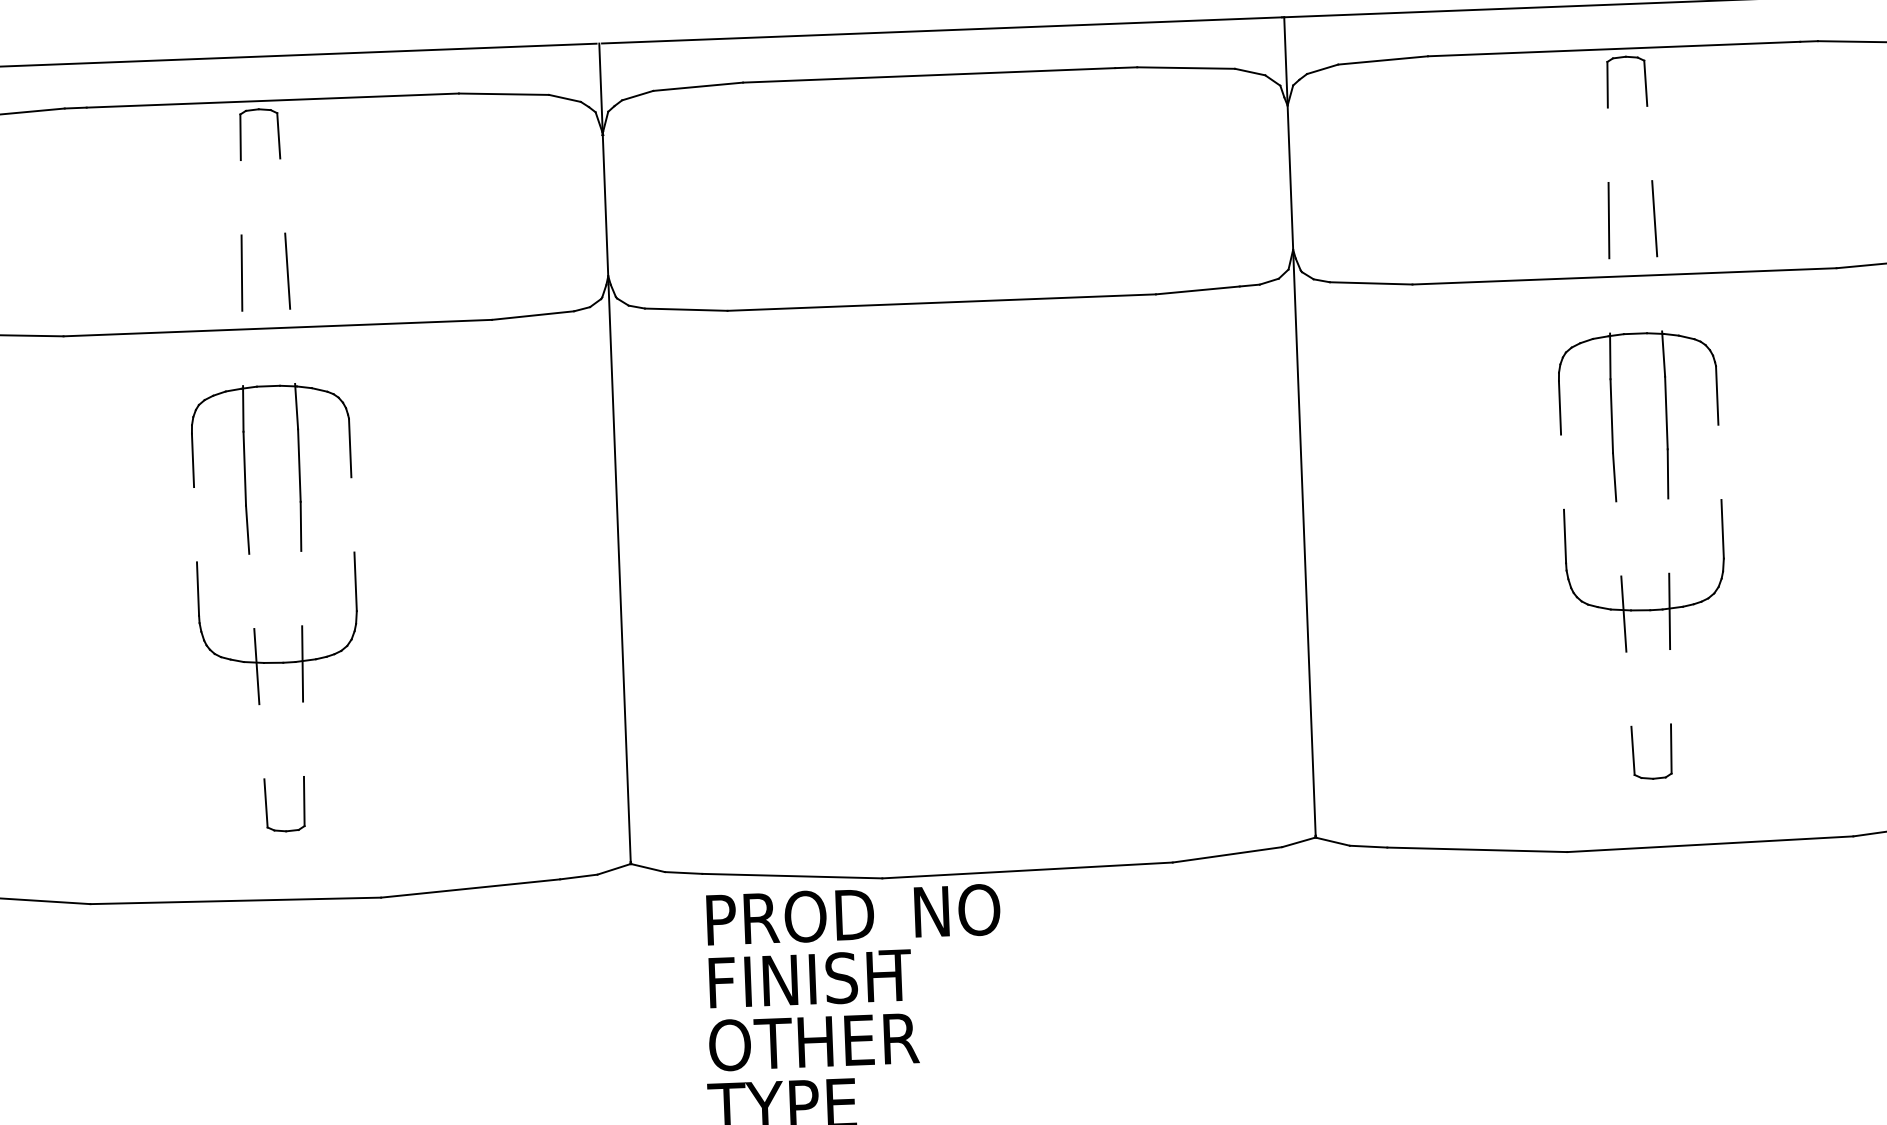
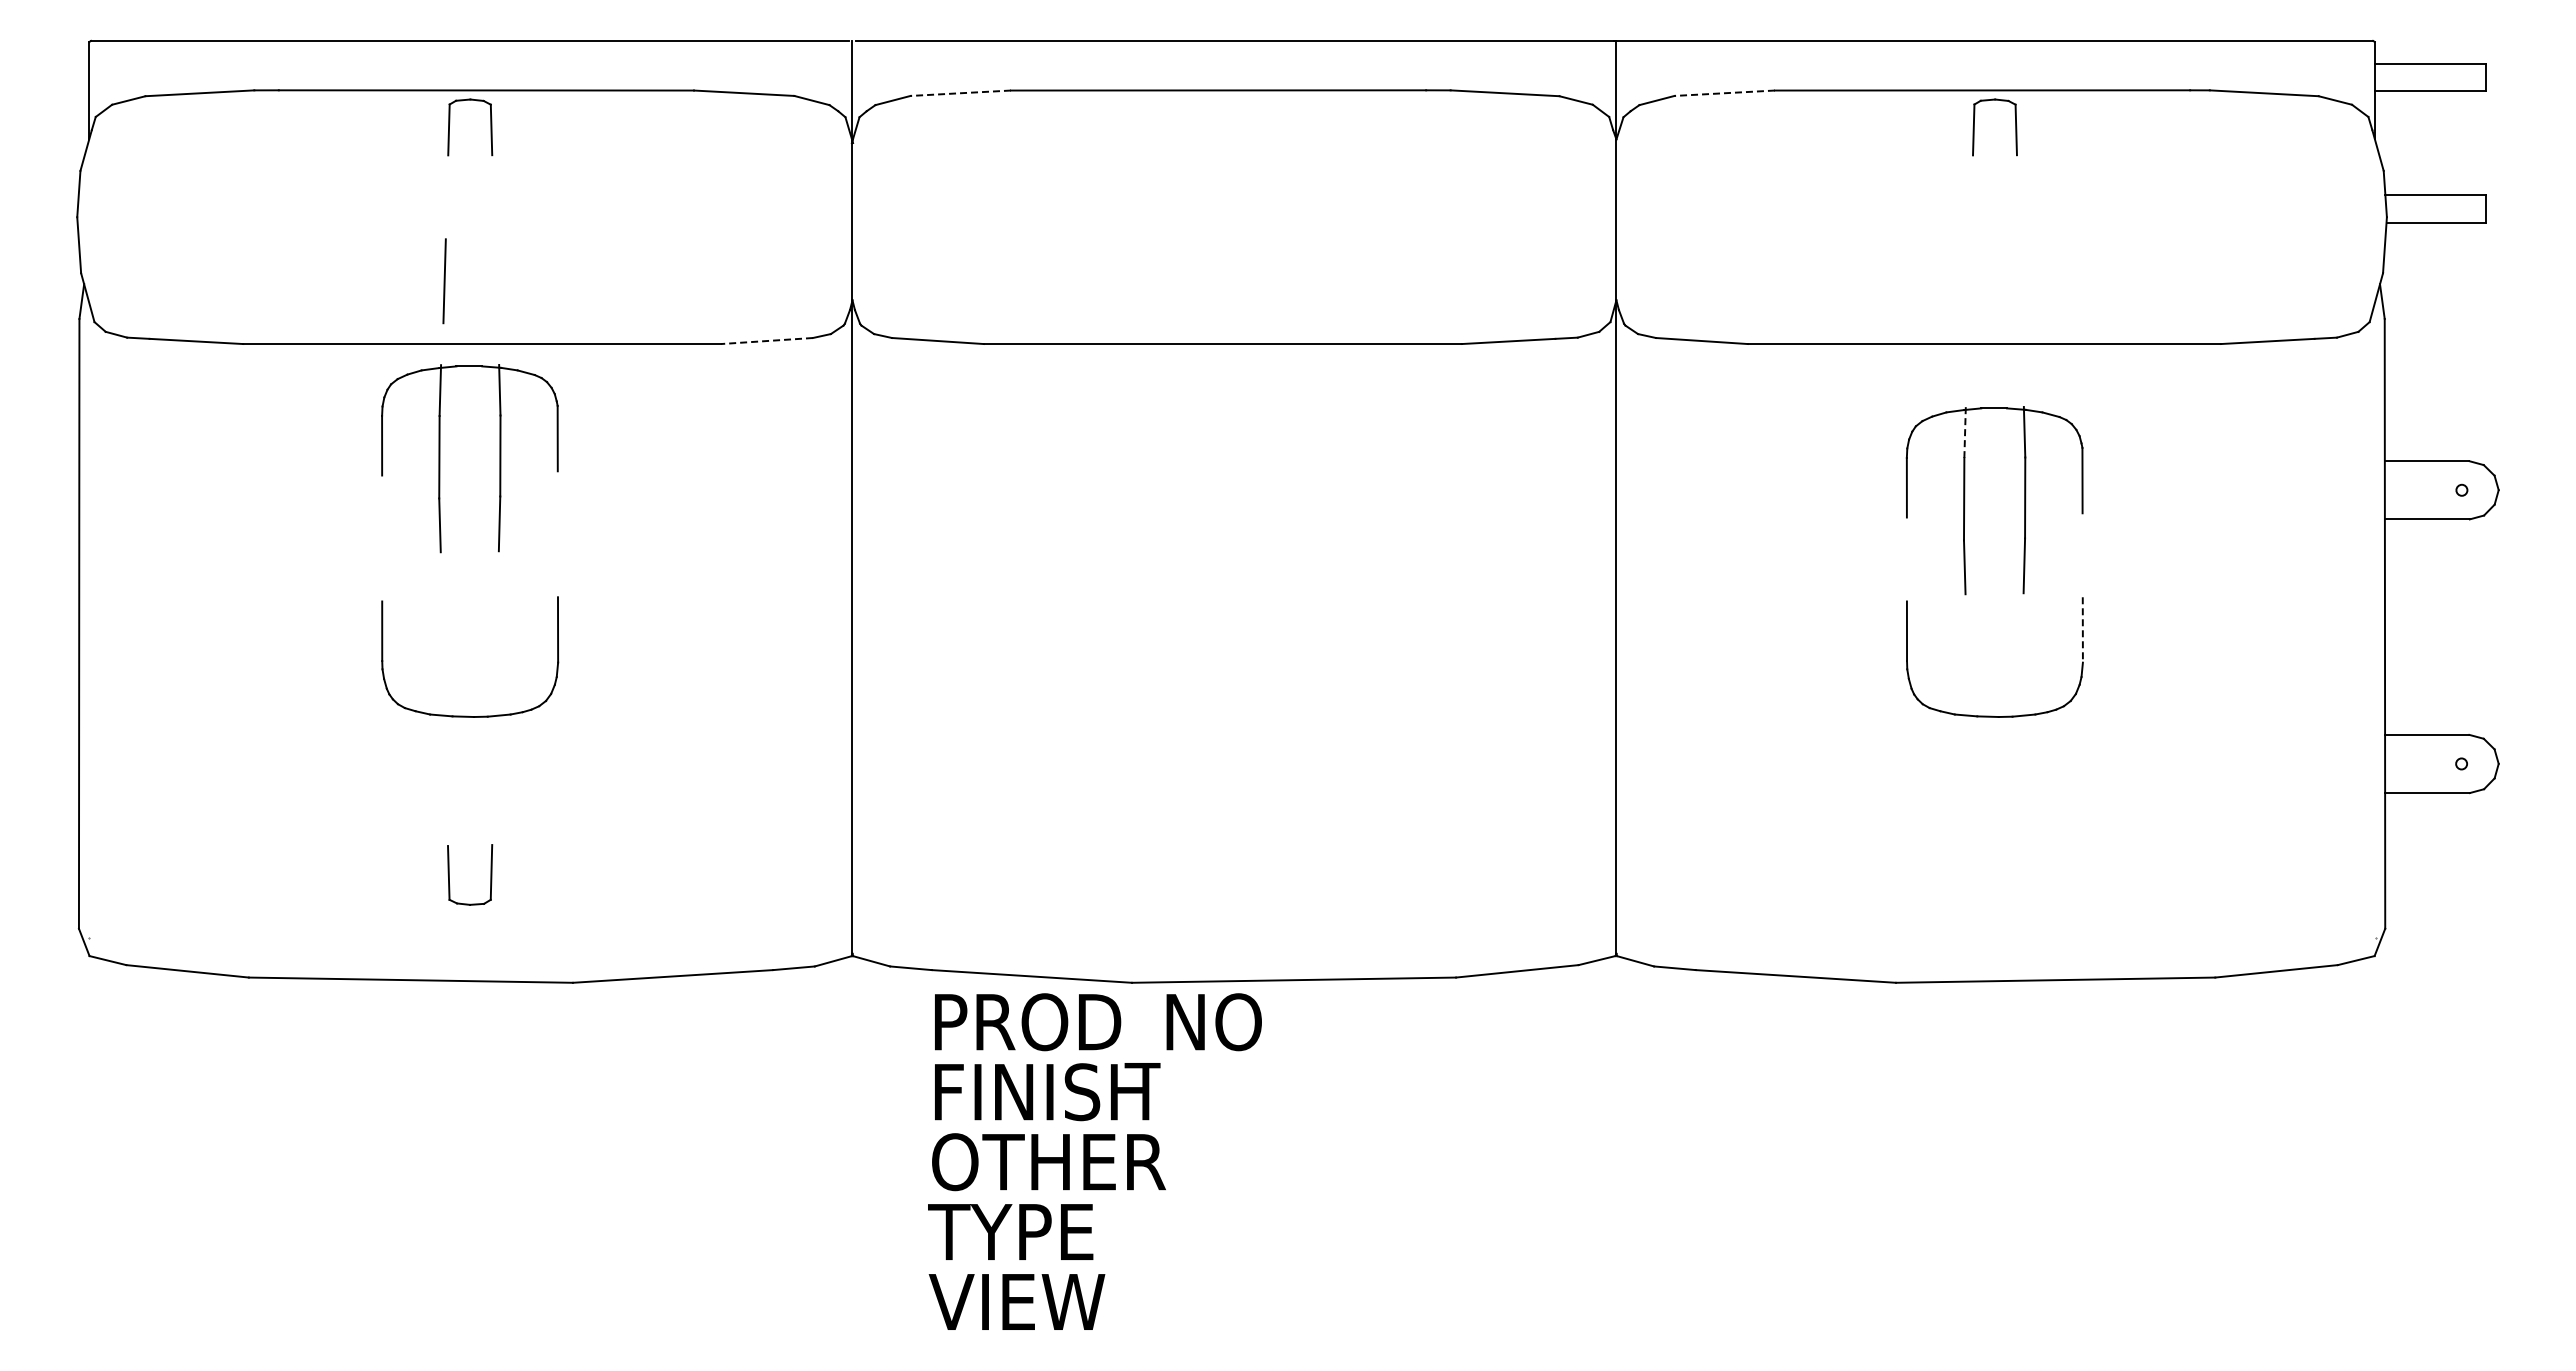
line: (1382, 60) -> (1724, 93), solid -> dashed
line: (697, 87) -> (960, 93), solid -> dashed
line: (1654, 219) -> (2020, 281), removed
line: (1609, 220) -> (1969, 281), removed
line: (287, 271) -> (495, 281), removed
line: (532, 316) -> (766, 341), solid -> dashed
line: (1610, 357) -> (1965, 433), solid -> dashed
part: (245, 469) -> (440, 458), moved
line: (1722, 528) -> (2082, 629), solid -> dashed
line: (1669, 611) -> (2020, 719), removed
line: (1623, 614) -> (1968, 720), removed
line: (302, 664) -> (495, 719), removed
line: (256, 666) -> (444, 720), removed
part: (1633, 752) -> (1974, 874), removed

